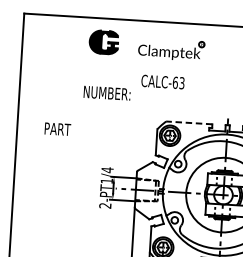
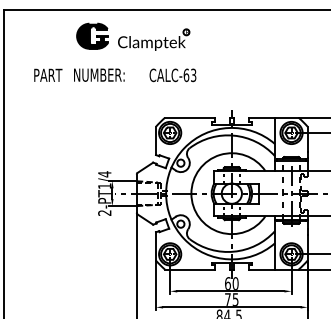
part: (171, 49) -> (154, 39), moved
text: (162, 82) -> (172, 75), moved
text: (107, 92) -> (99, 74), moved
line: (188, 122) -> (189, 117), dashed -> solid
text: (58, 128) -> (48, 74), moved

